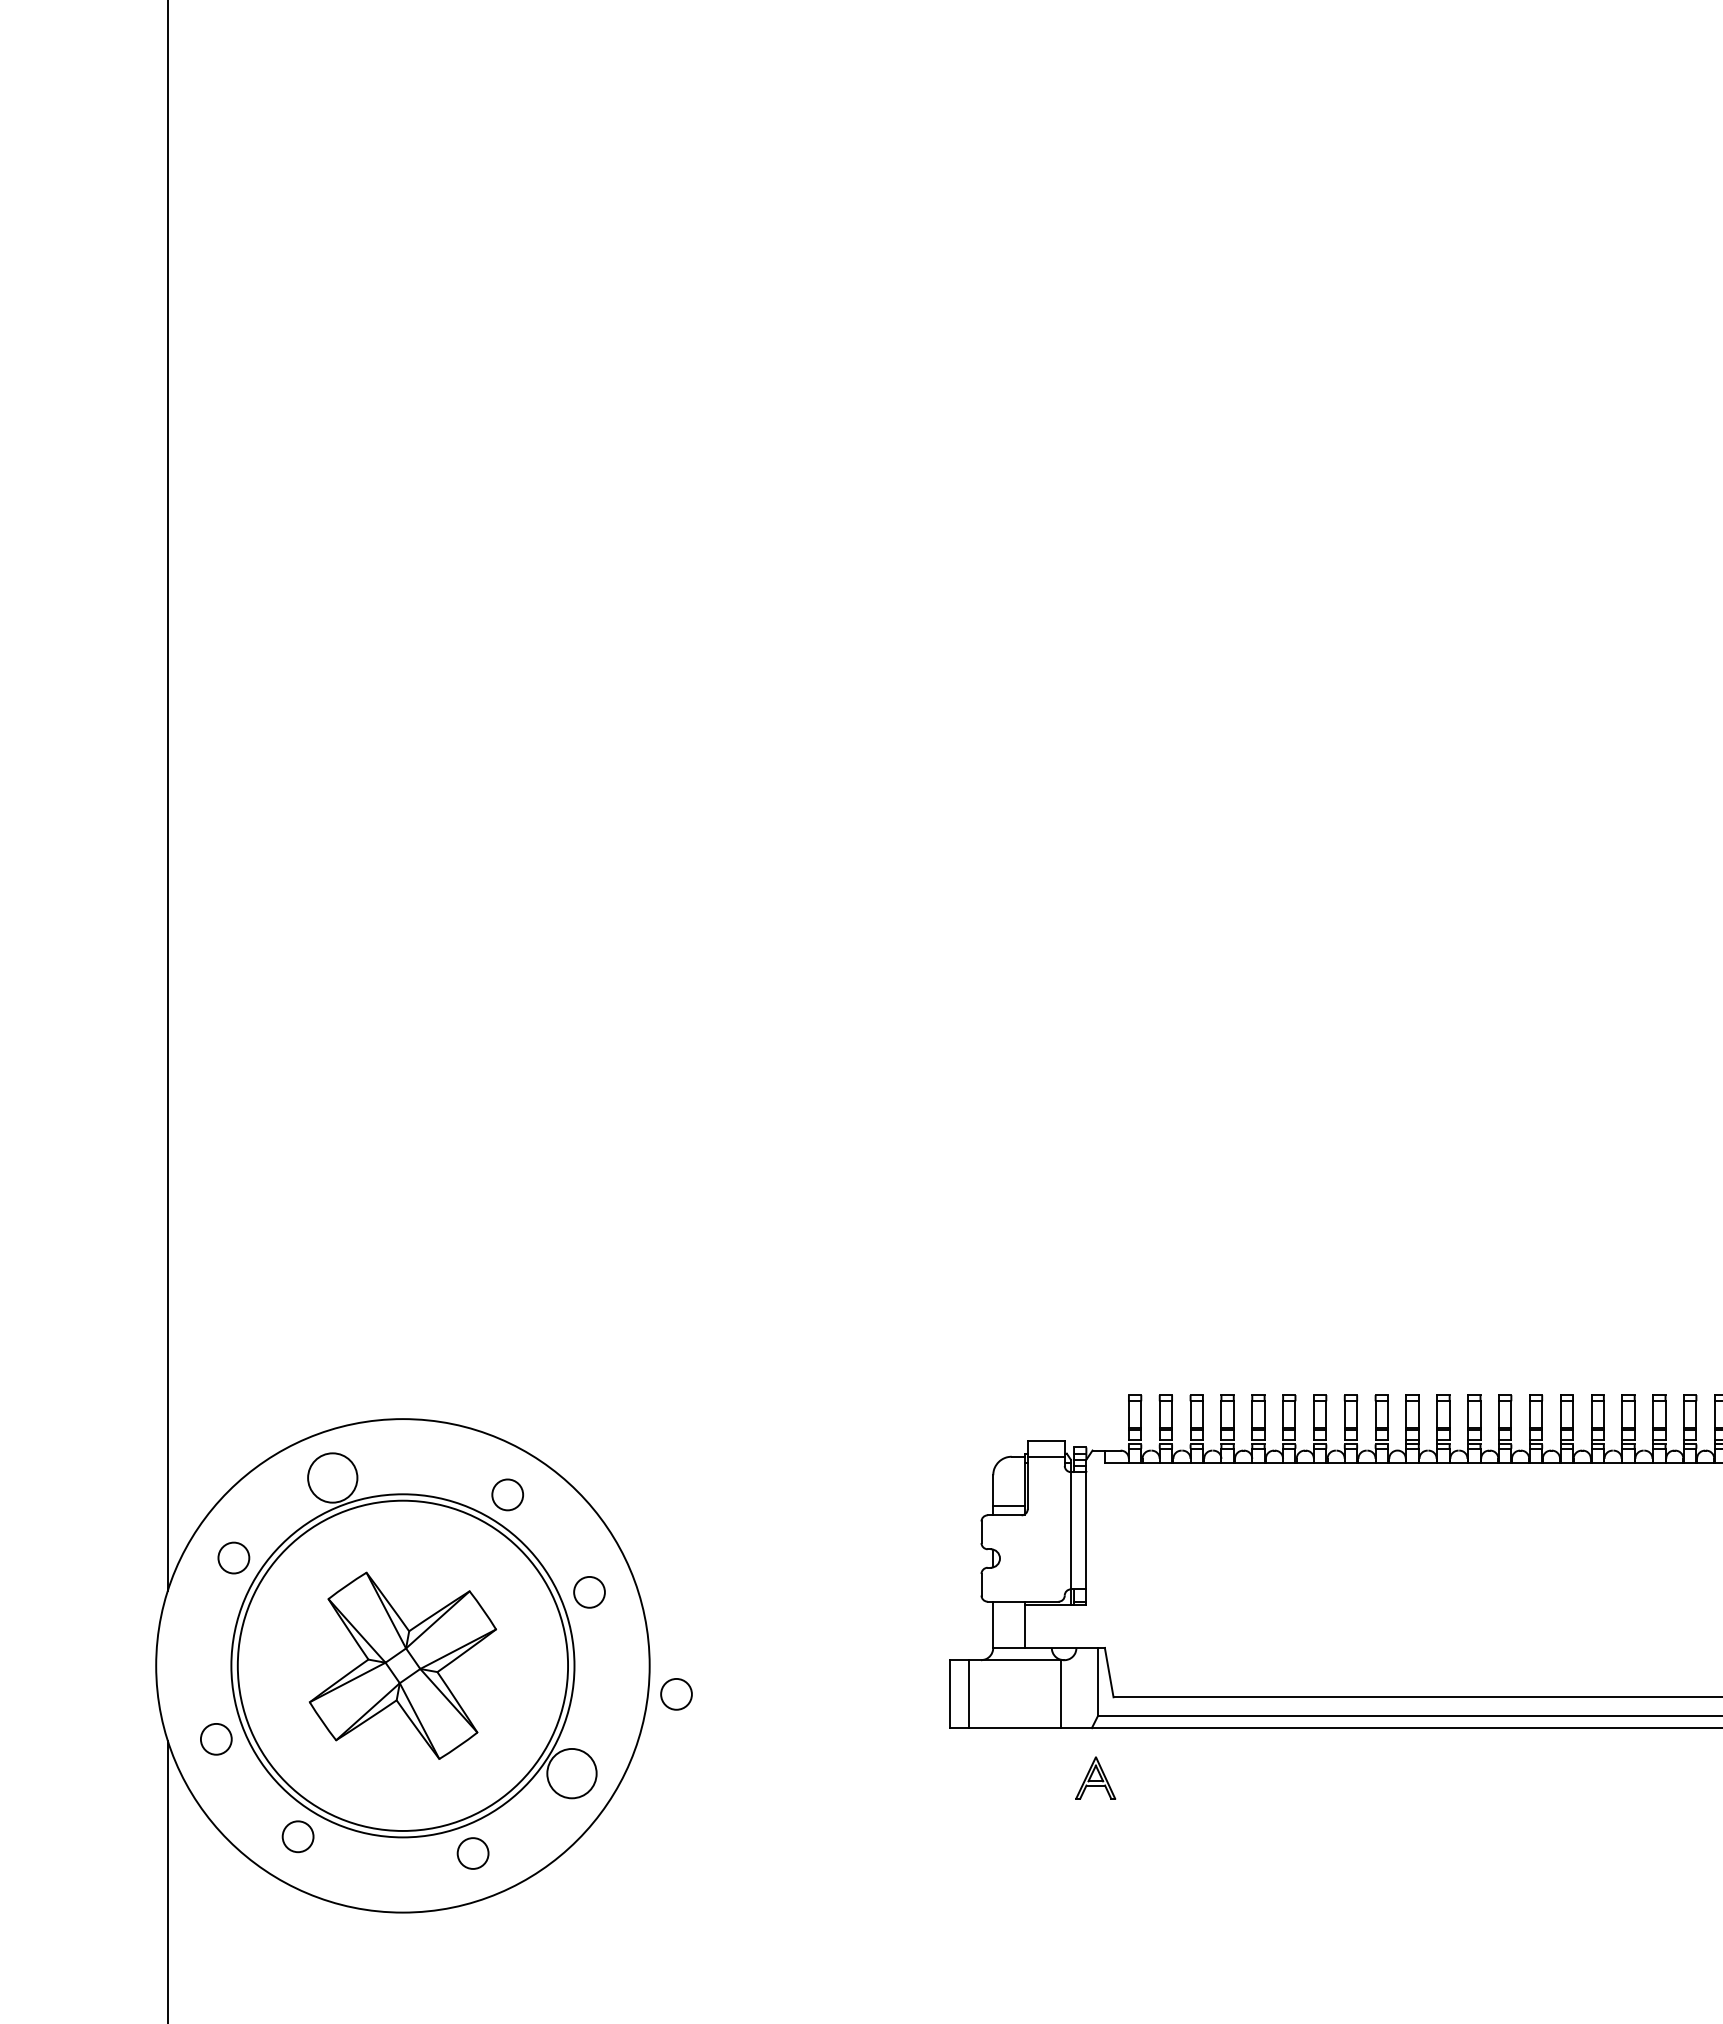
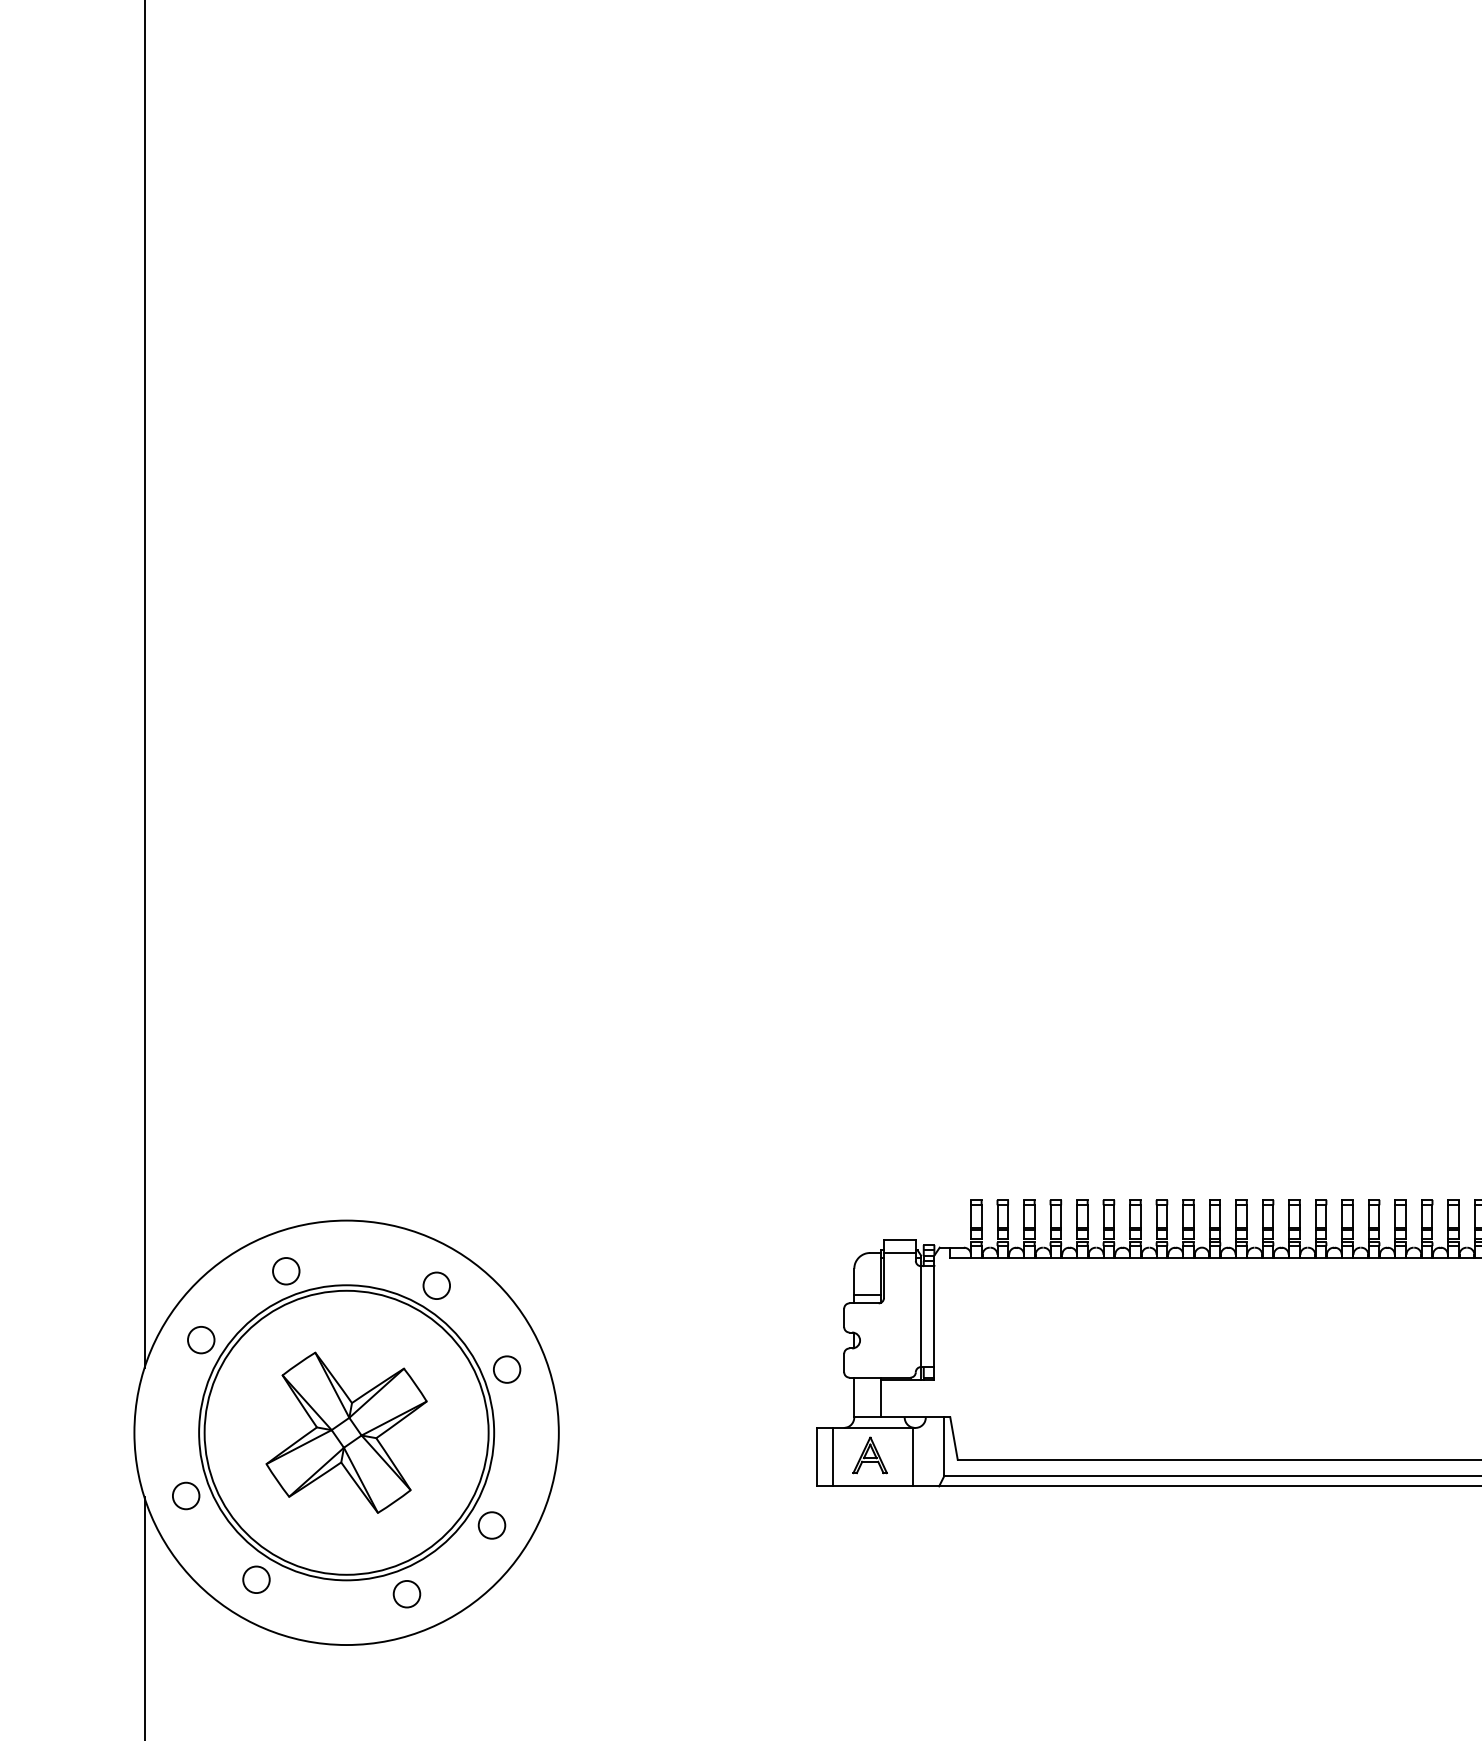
circle: (332, 1477) -> (286, 1270), size x0.62
circle: (676, 1694) -> (581, 1457), removed
circle: (571, 1773) -> (491, 1525), size x0.62
part: (1095, 1777) -> (870, 1454), moved

